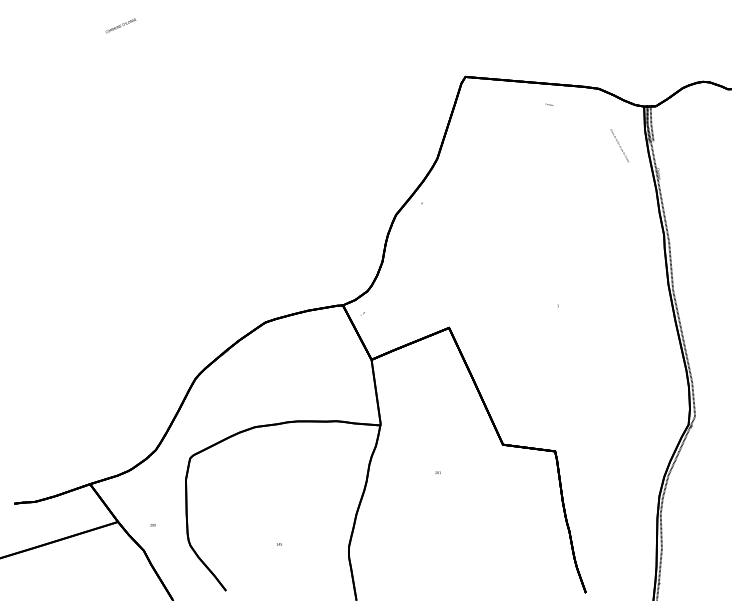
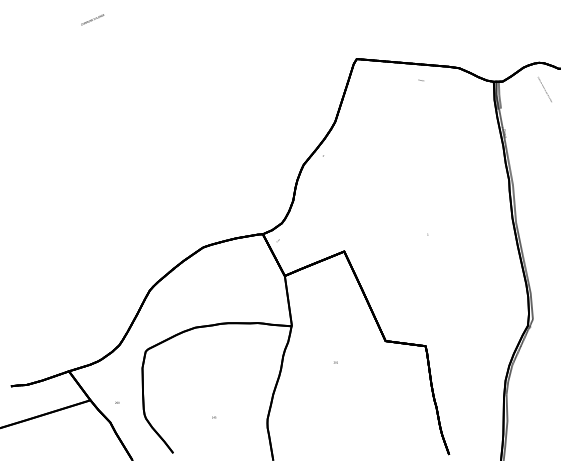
text: (619, 145) -> (544, 89), moved

